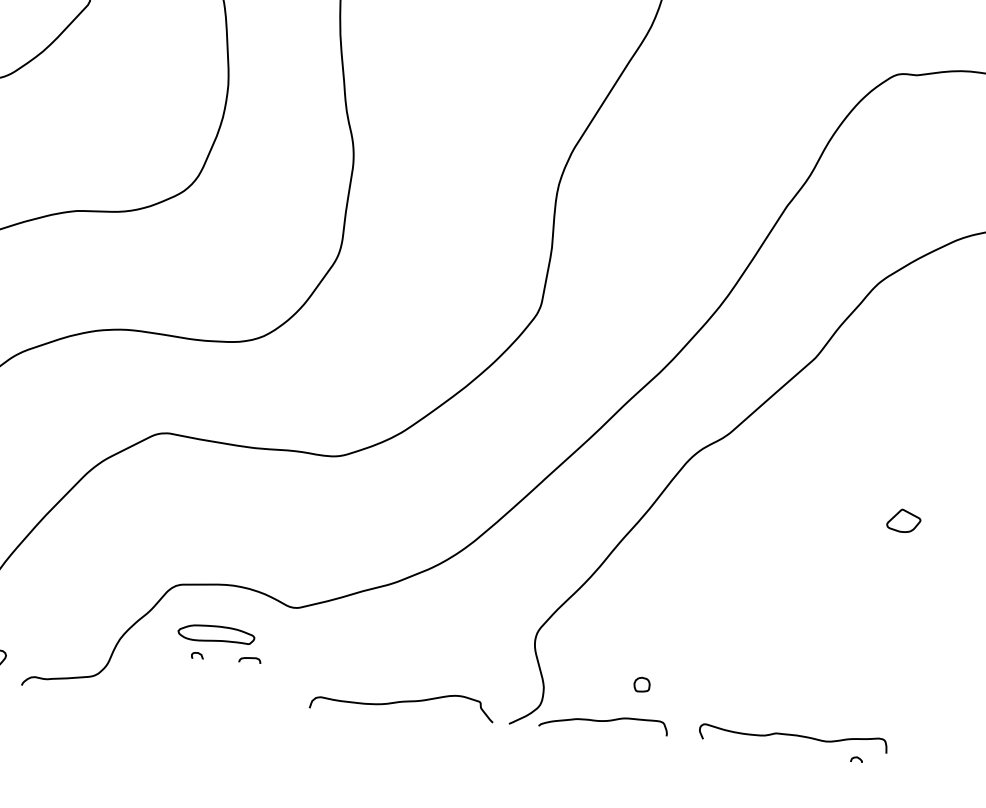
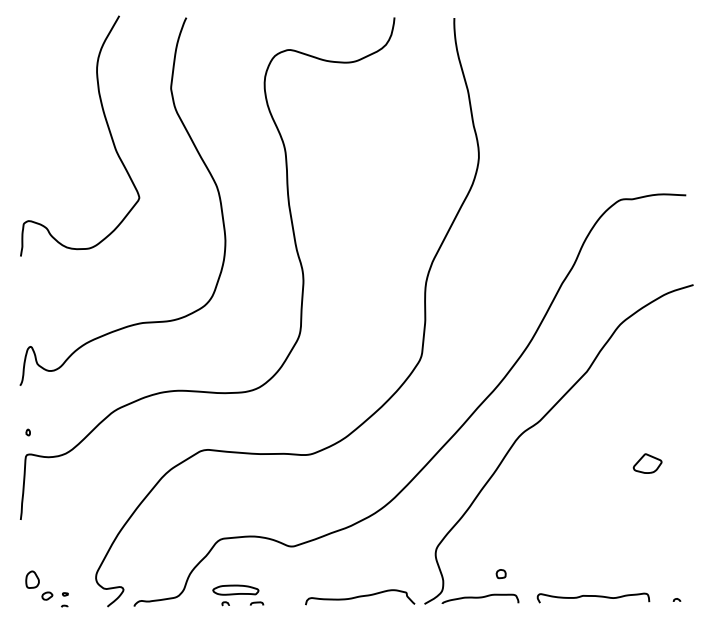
part: (903, 520) -> (647, 463), size x1.43
part: (220, 643) -> (238, 595), moved
curve: (855, 758) -> (676, 599), moved

